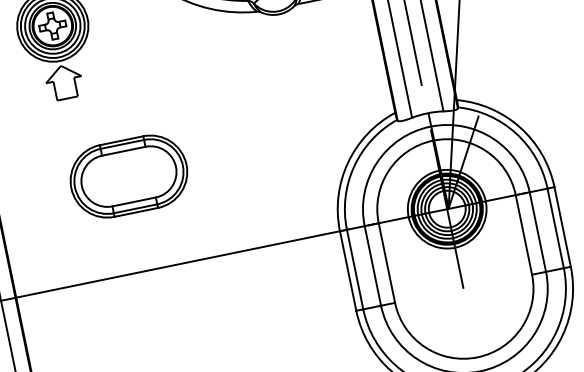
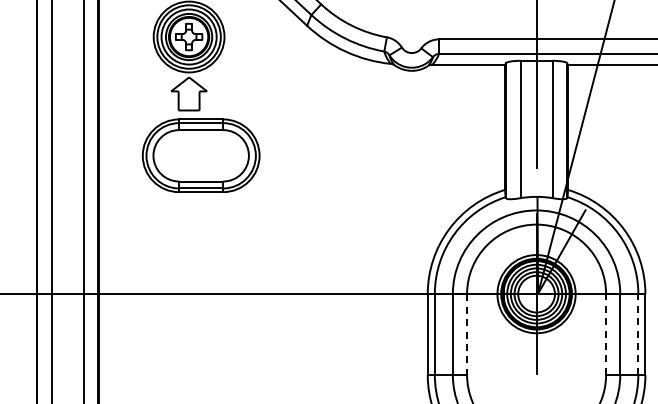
part: (128, 176) -> (200, 155), moved
line: (555, 228) -> (638, 334), solid -> dashed
line: (524, 234) -> (606, 334), solid -> dashed
line: (387, 263) -> (467, 335), solid -> dashed

